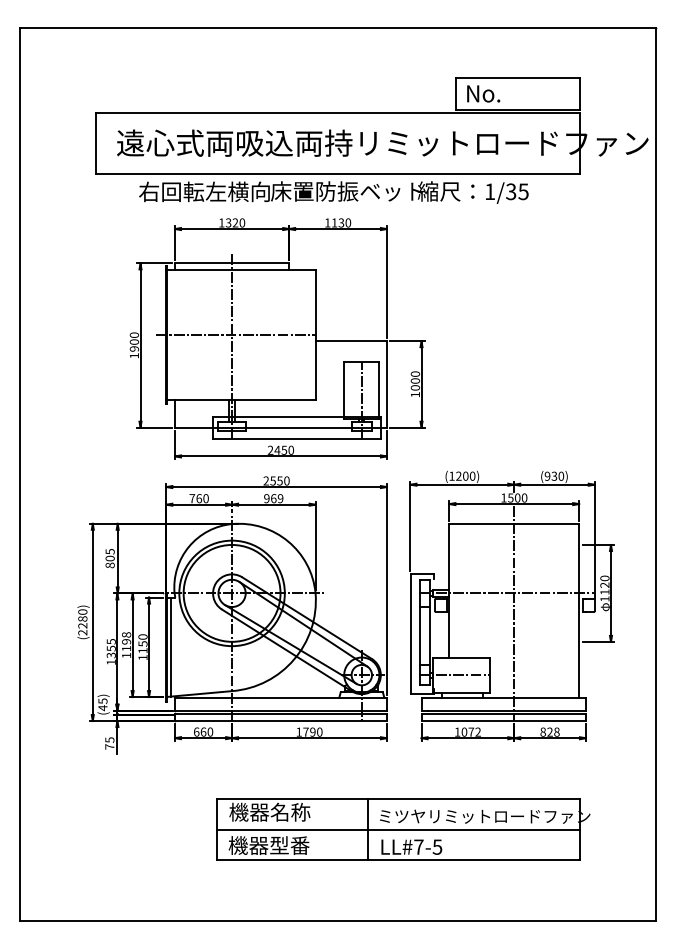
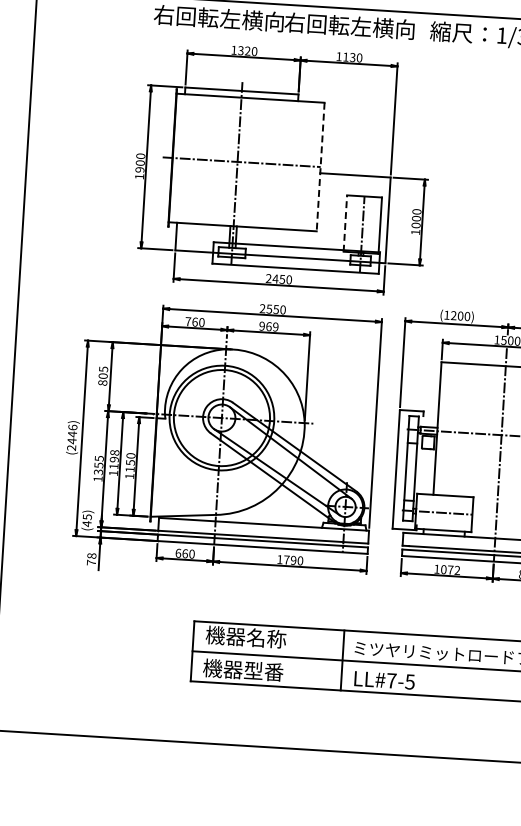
text: (346, 191) -> (359, 26), 床置防振ベット -> 右回転左横向
line: (315, 335) -> (320, 167), solid -> dashed
line: (344, 389) -> (345, 222), solid -> dashed
text: (82, 618) -> (72, 433), (2280) -> (2446)
line: (170, 646) -> (157, 466), removed
text: (109, 739) -> (91, 555), 75 -> 78

